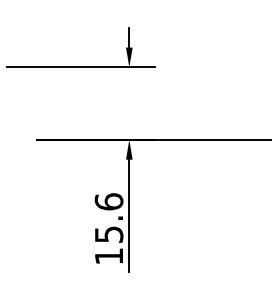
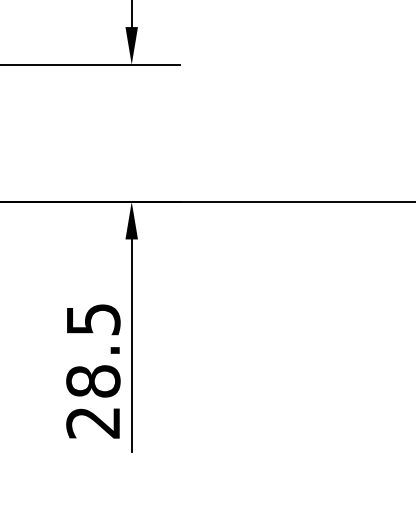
text: (108, 228) -> (92, 369), 15.6 -> 28.5

